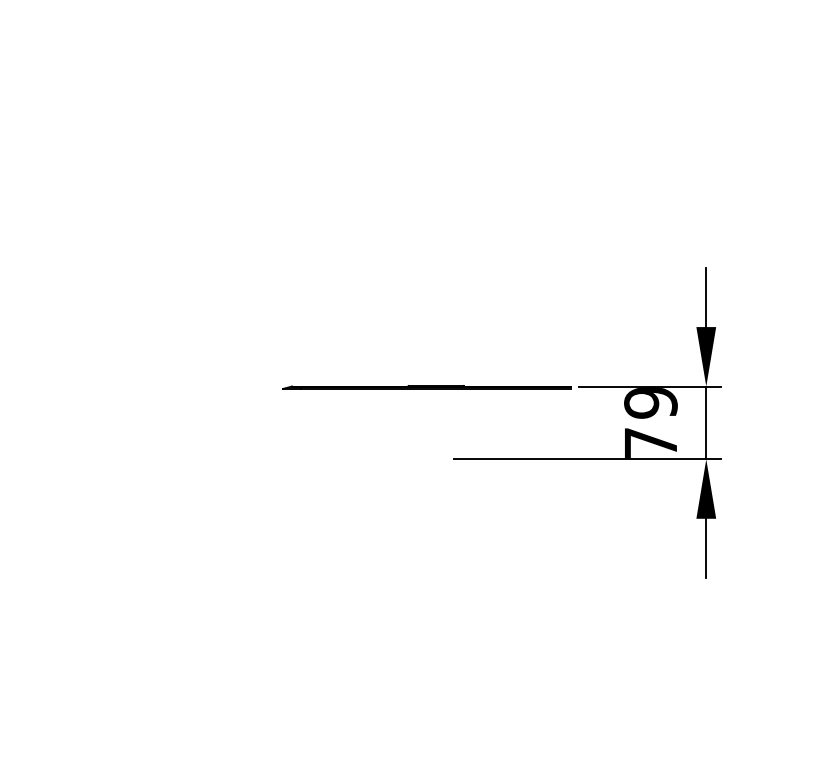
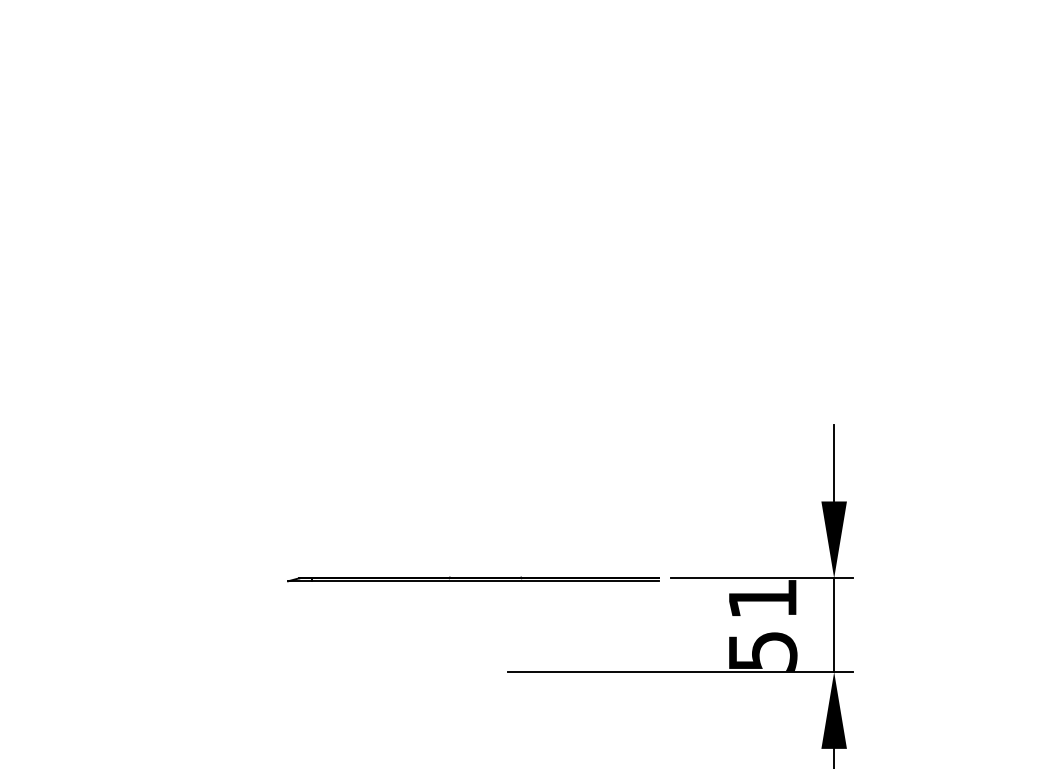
text: (650, 422) -> (762, 624), 79 -> 51

